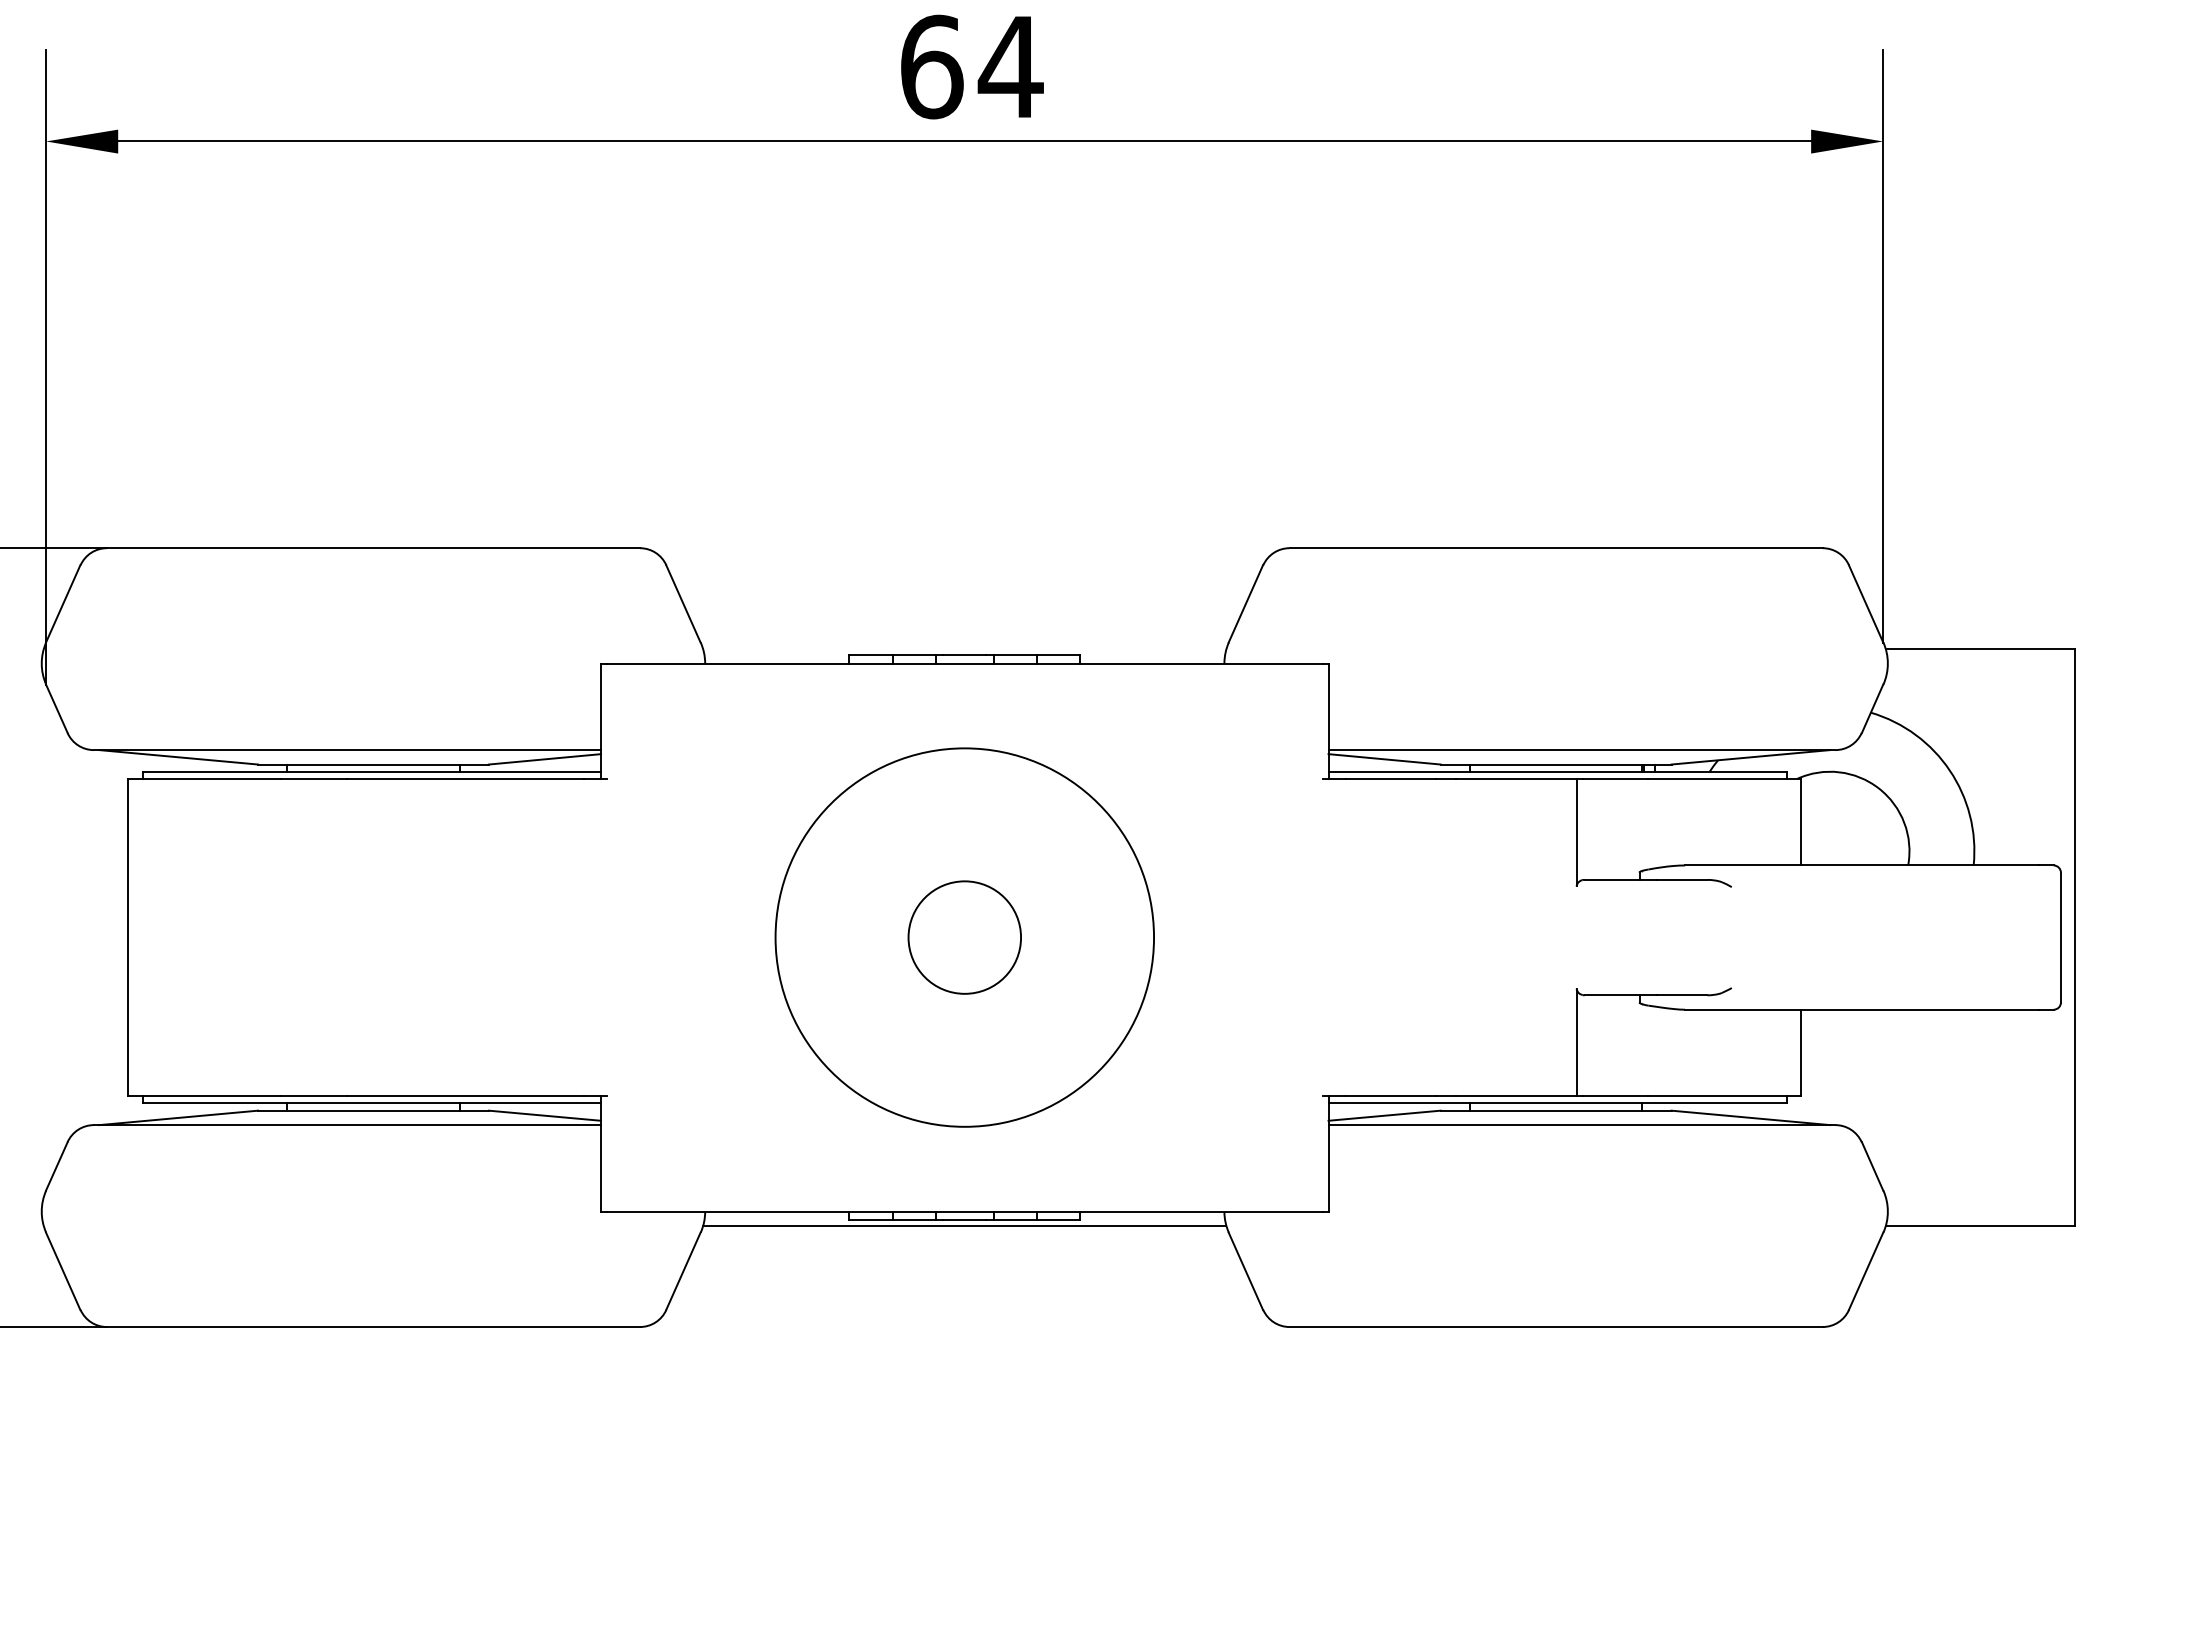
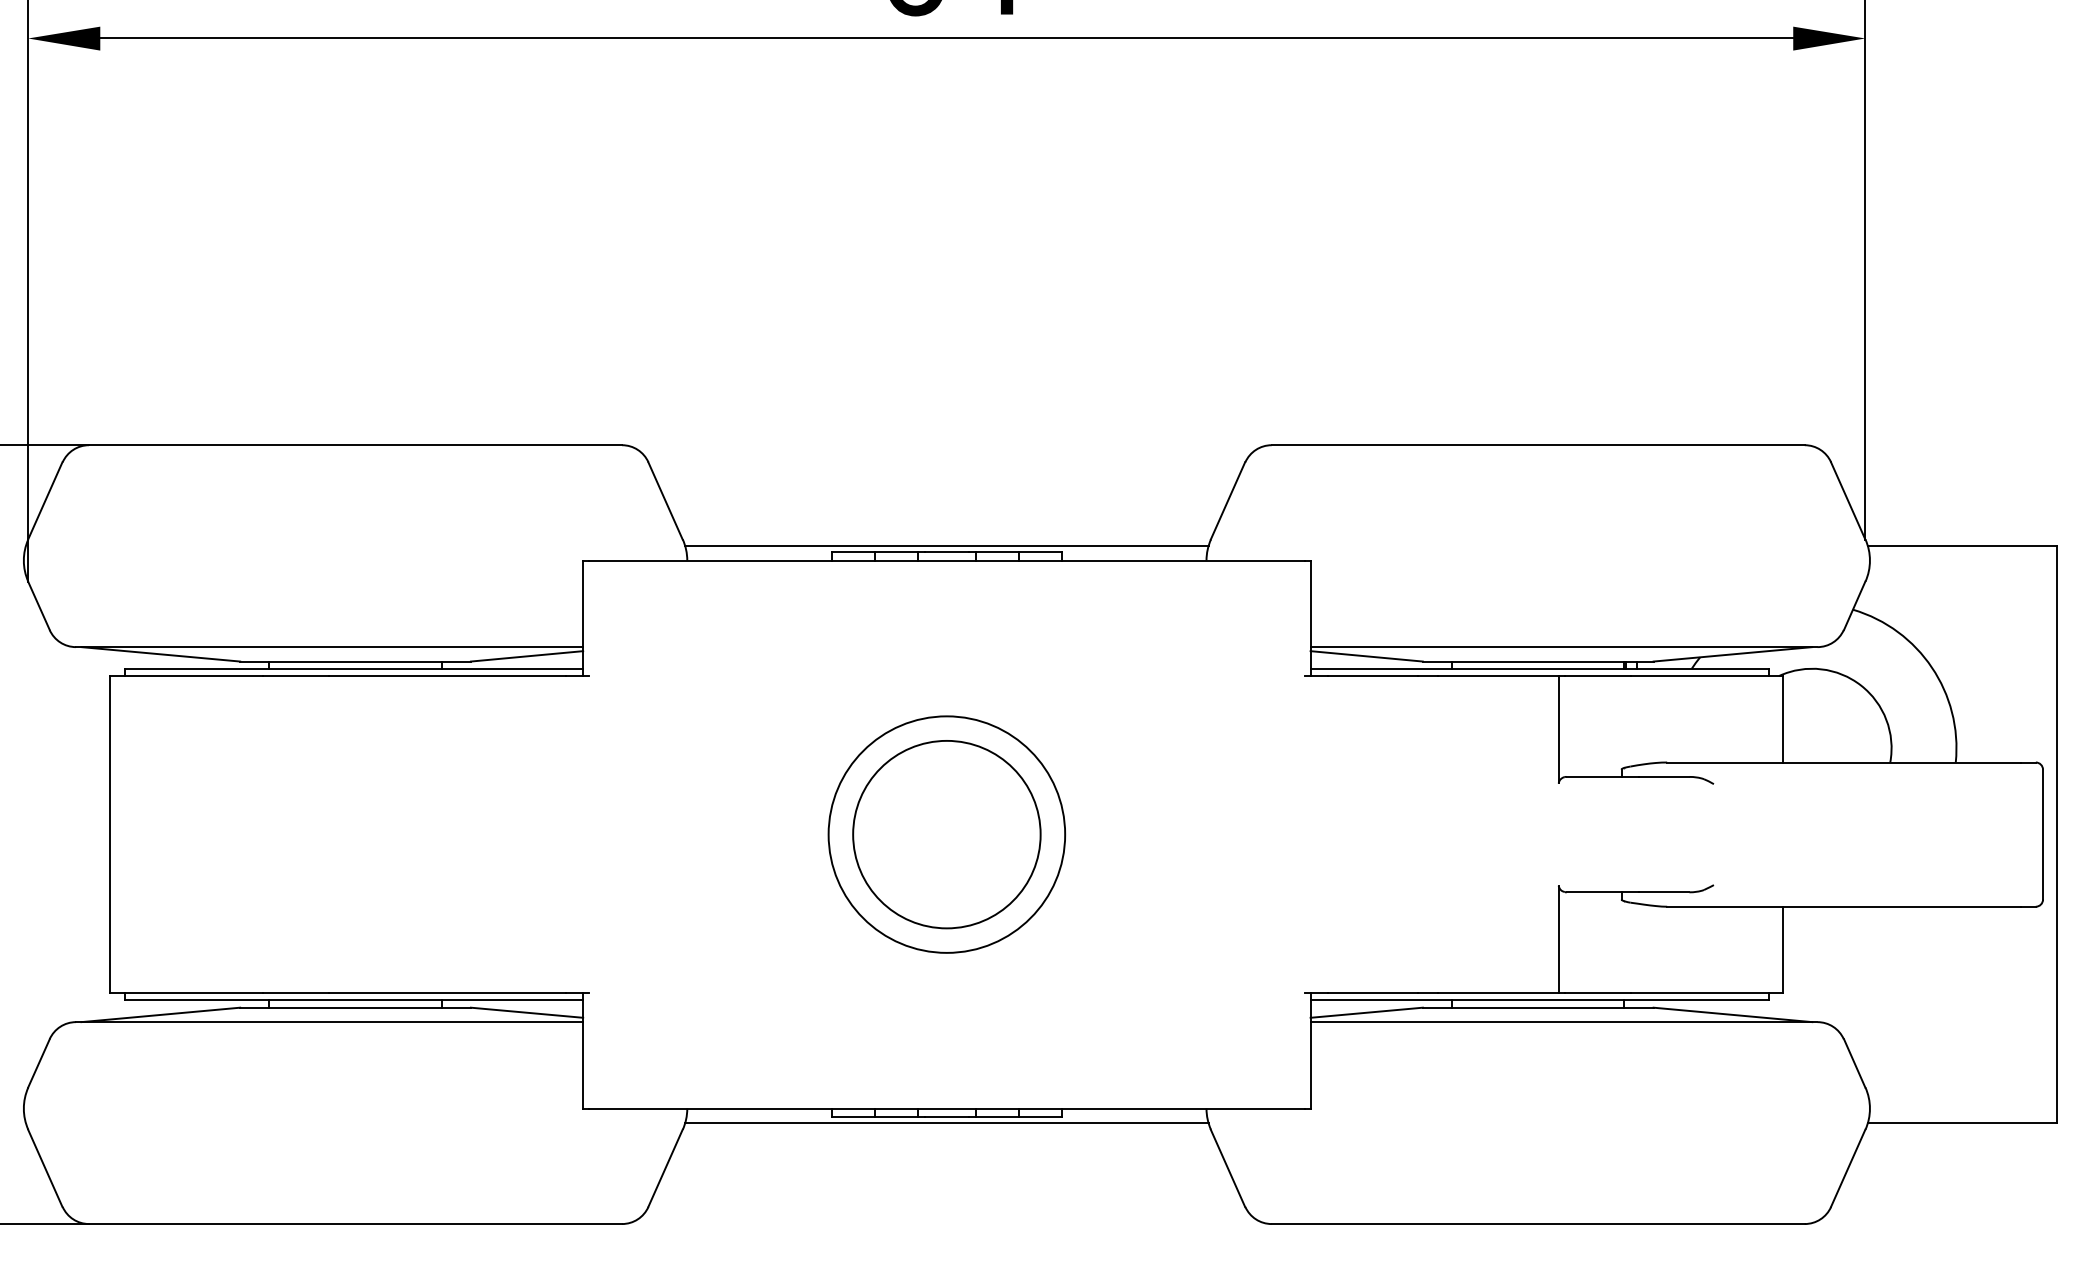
line: (964, 649) -> (946, 546), added
circle: (964, 937) -> (946, 834), size x0.62
circle: (964, 937) -> (946, 834), size x1.67

